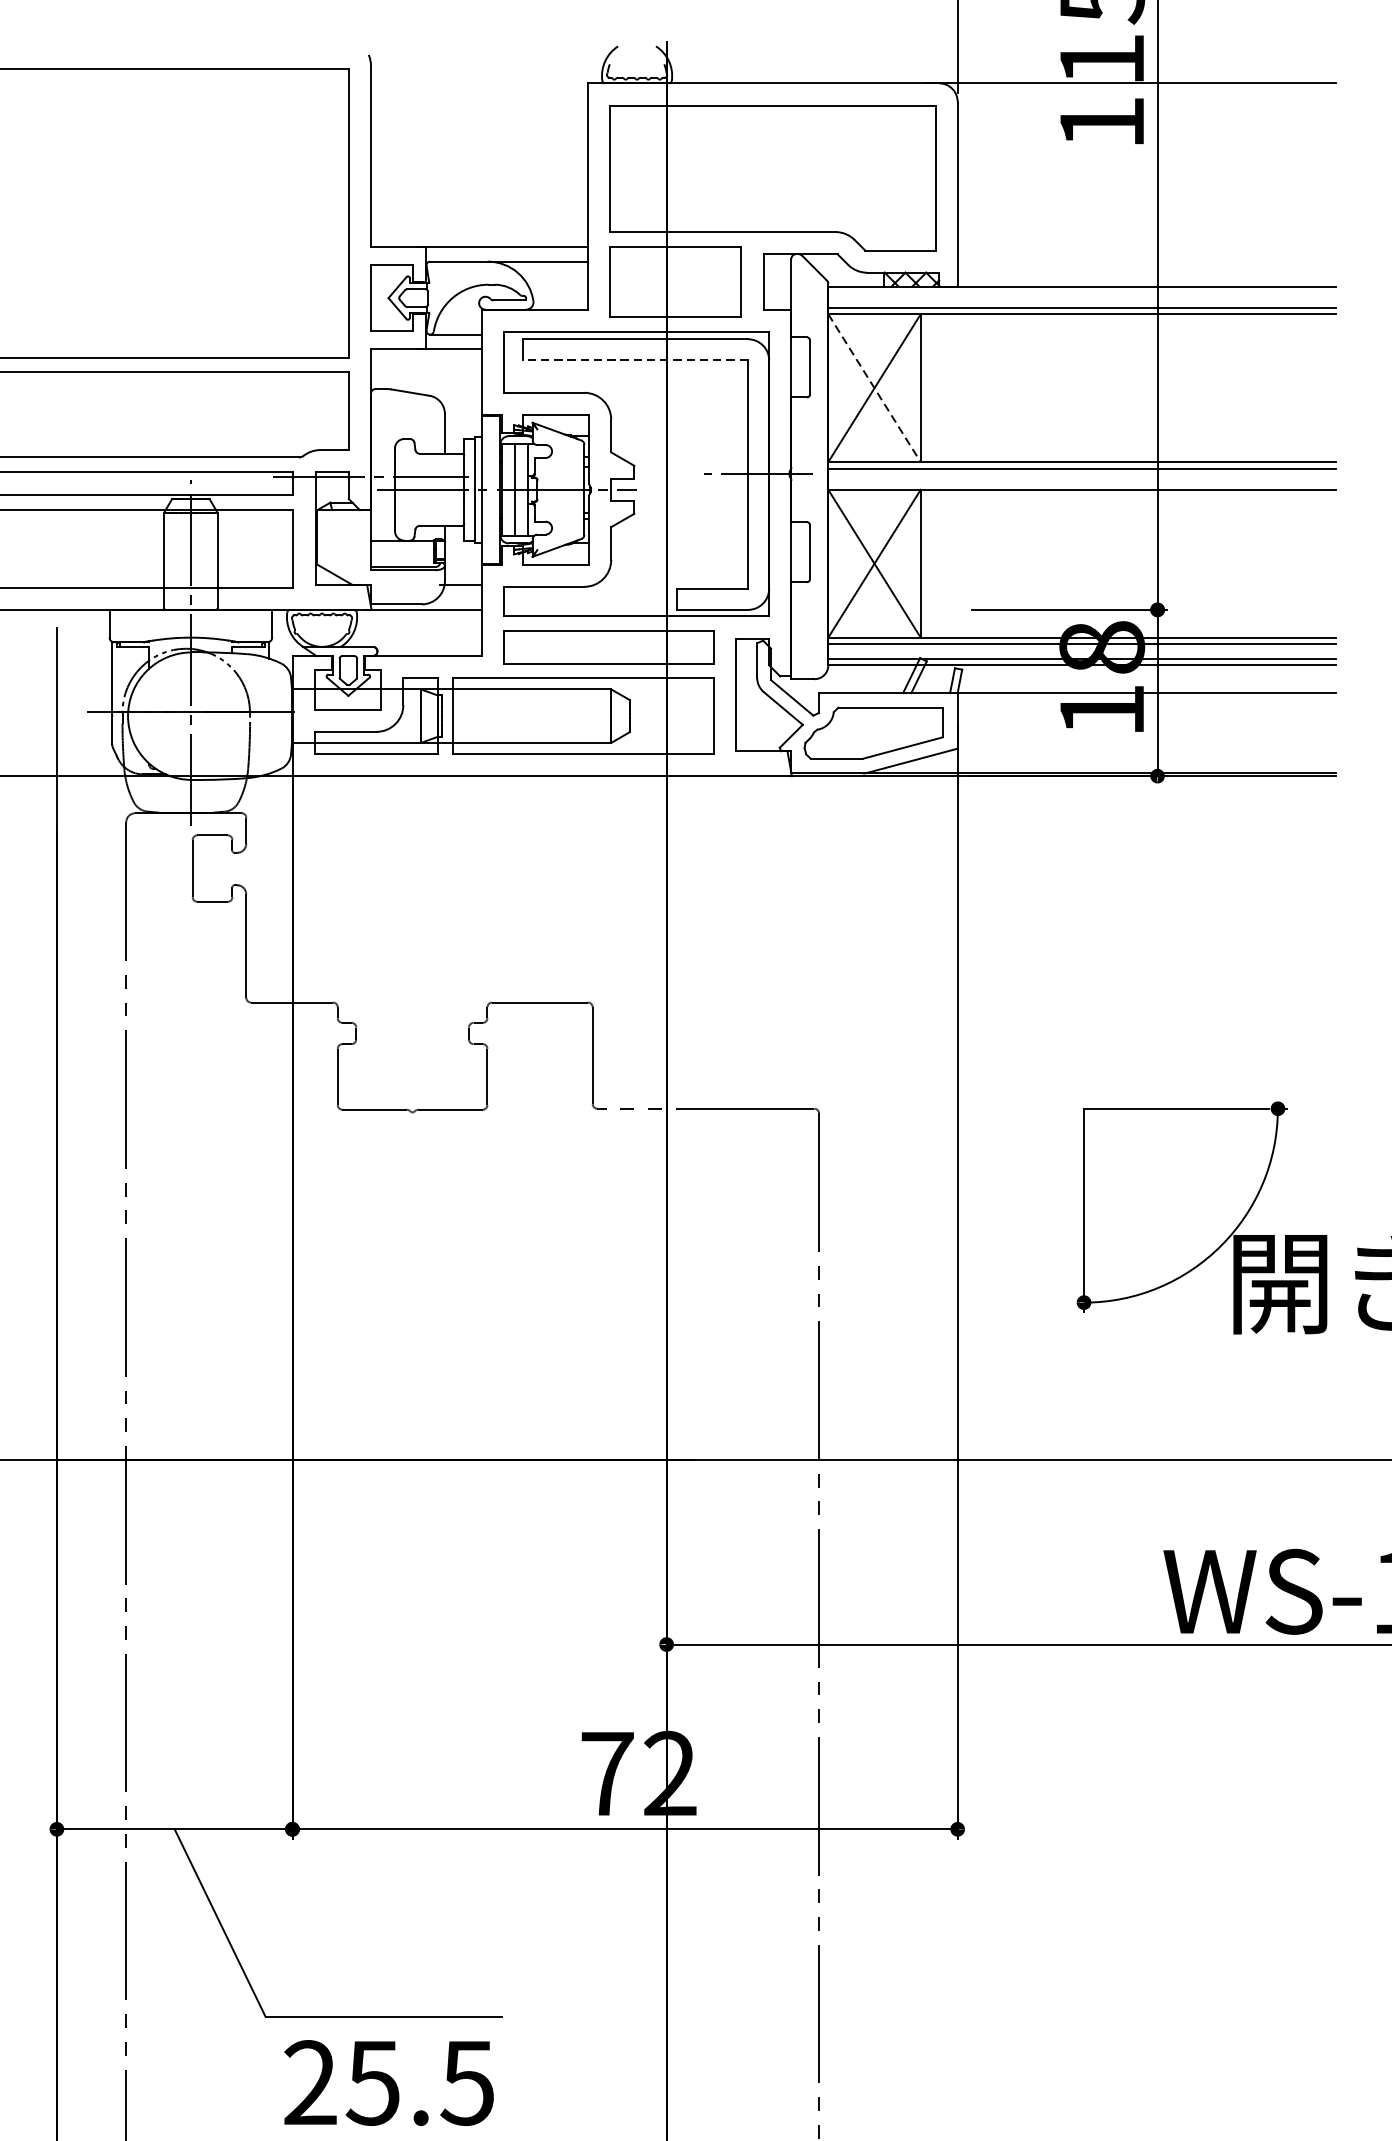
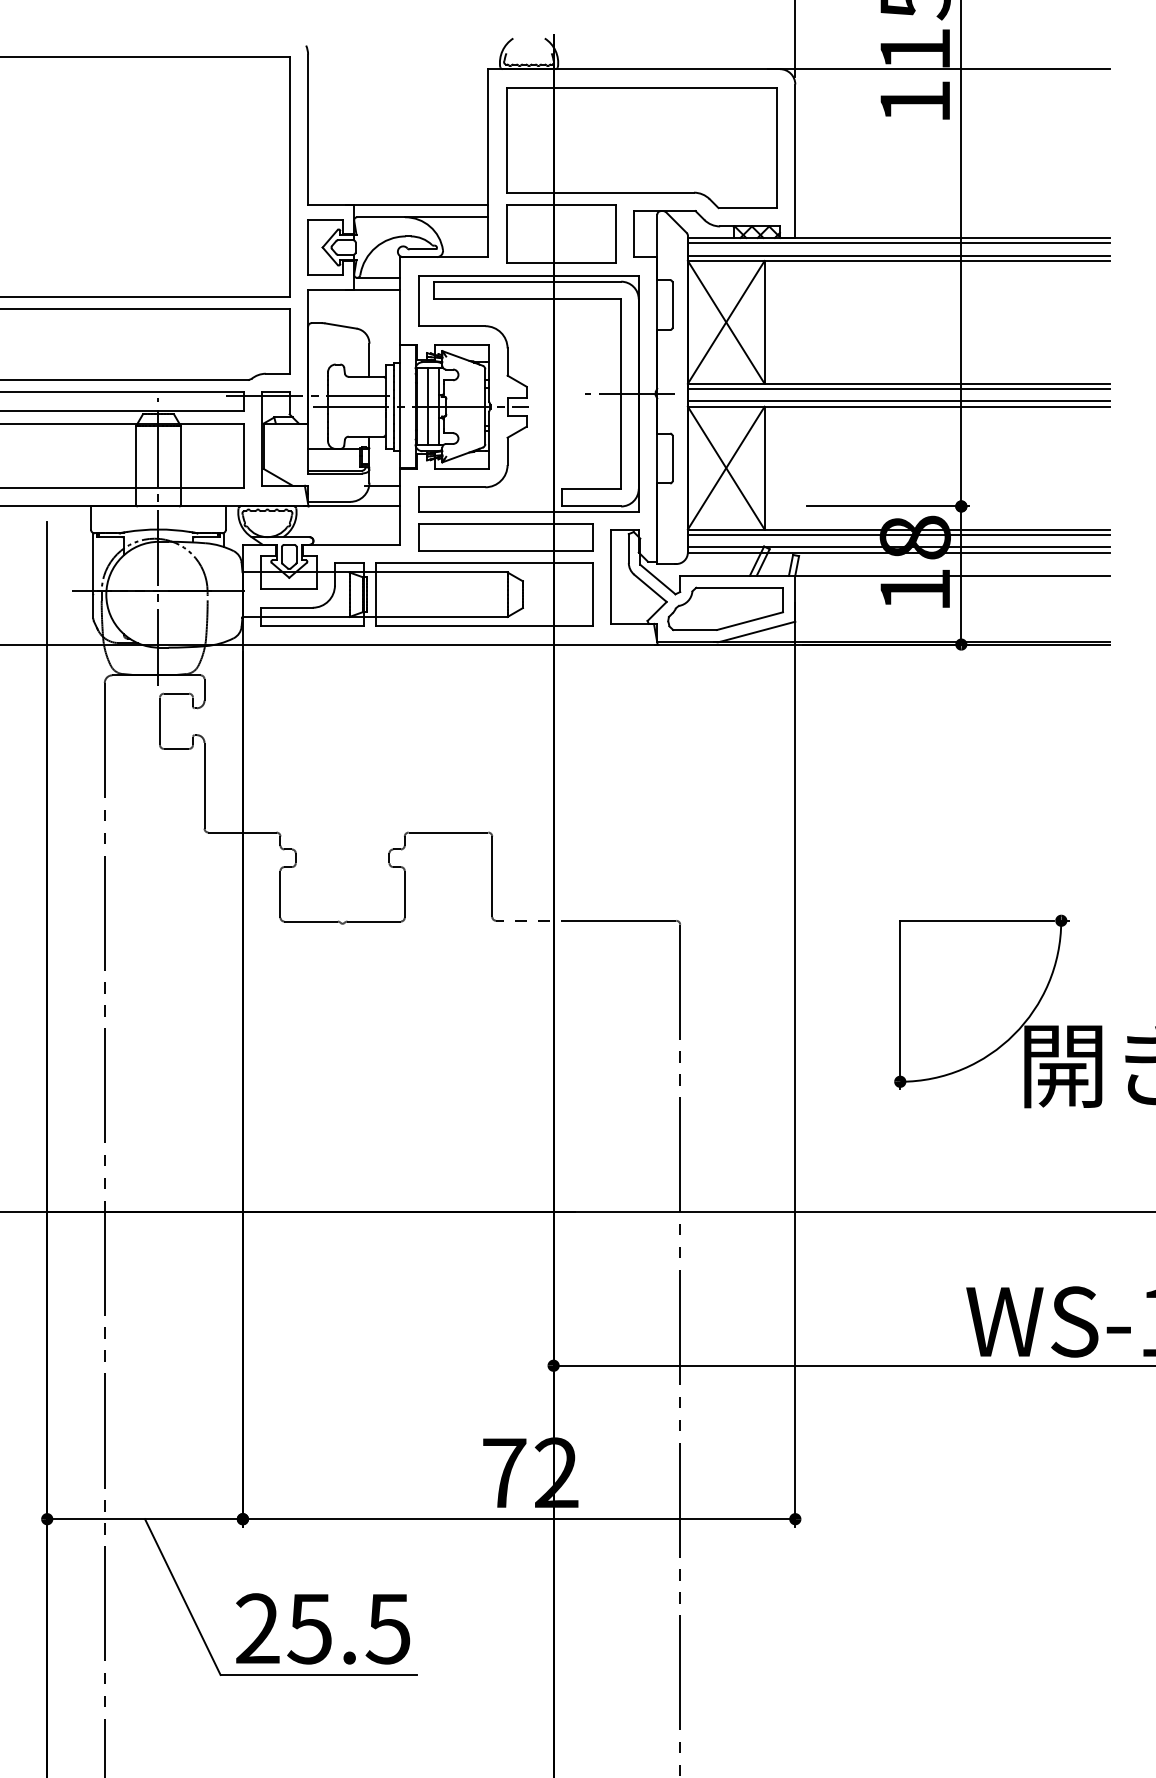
line: (1081, 293) -> (898, 243), added
line: (635, 360) -> (527, 299), dashed -> solid
line: (874, 388) -> (726, 322), dashed -> solid
line: (1081, 483) -> (898, 401), added
text: (388, 2082) -> (322, 1628), moved

